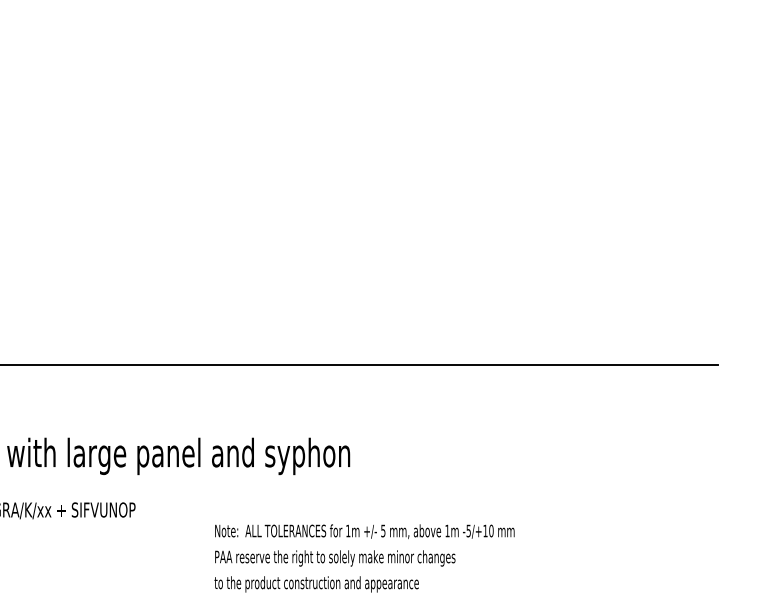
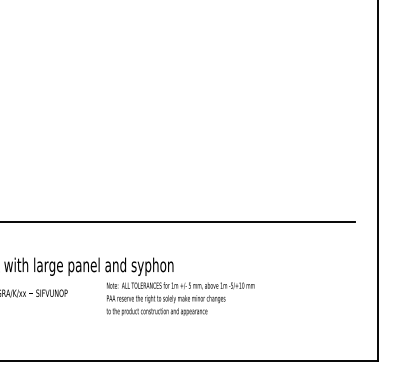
text: (364, 557) -> (180, 298), moved

